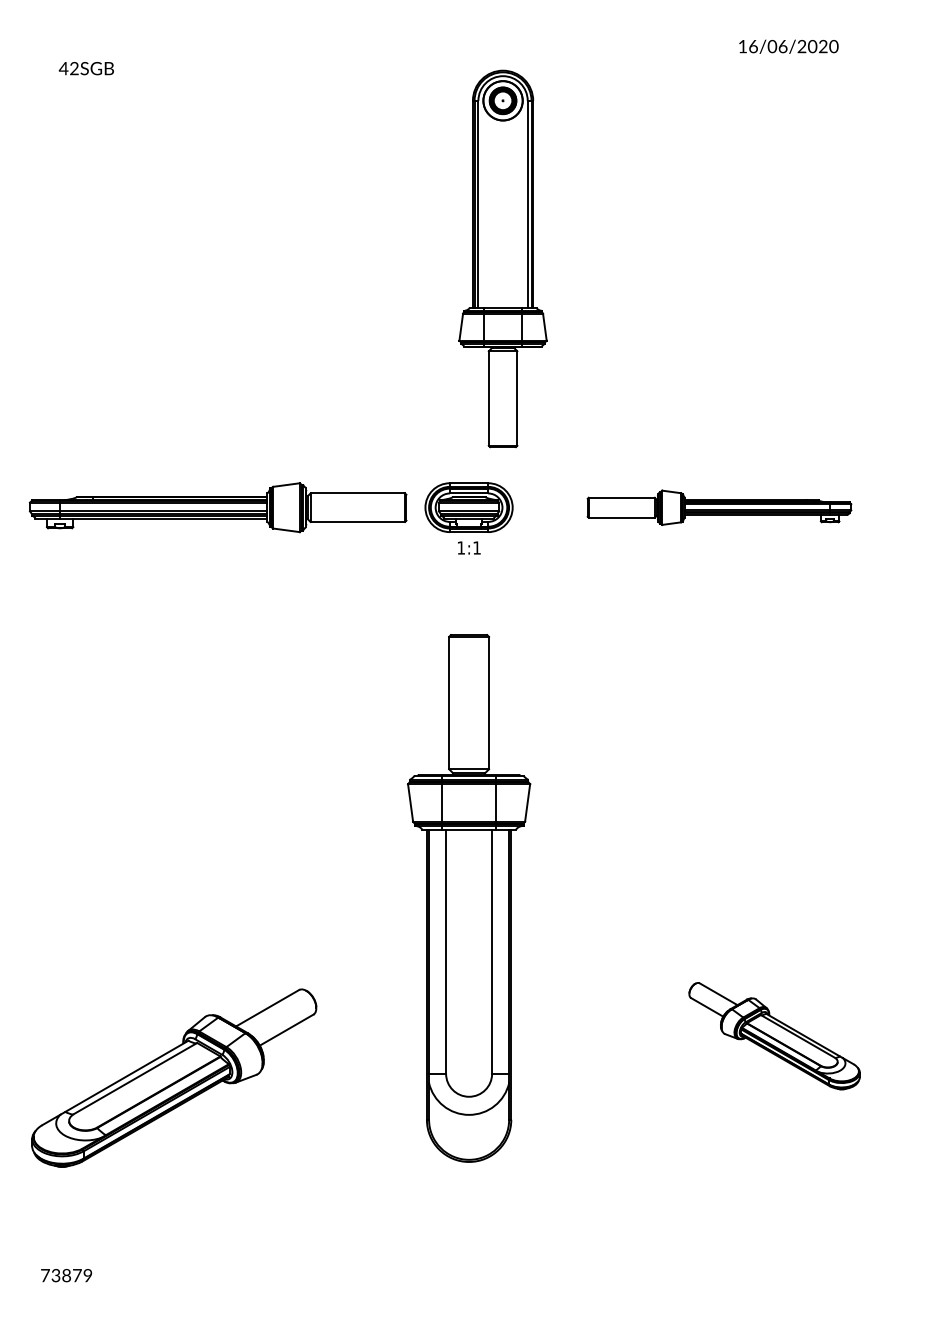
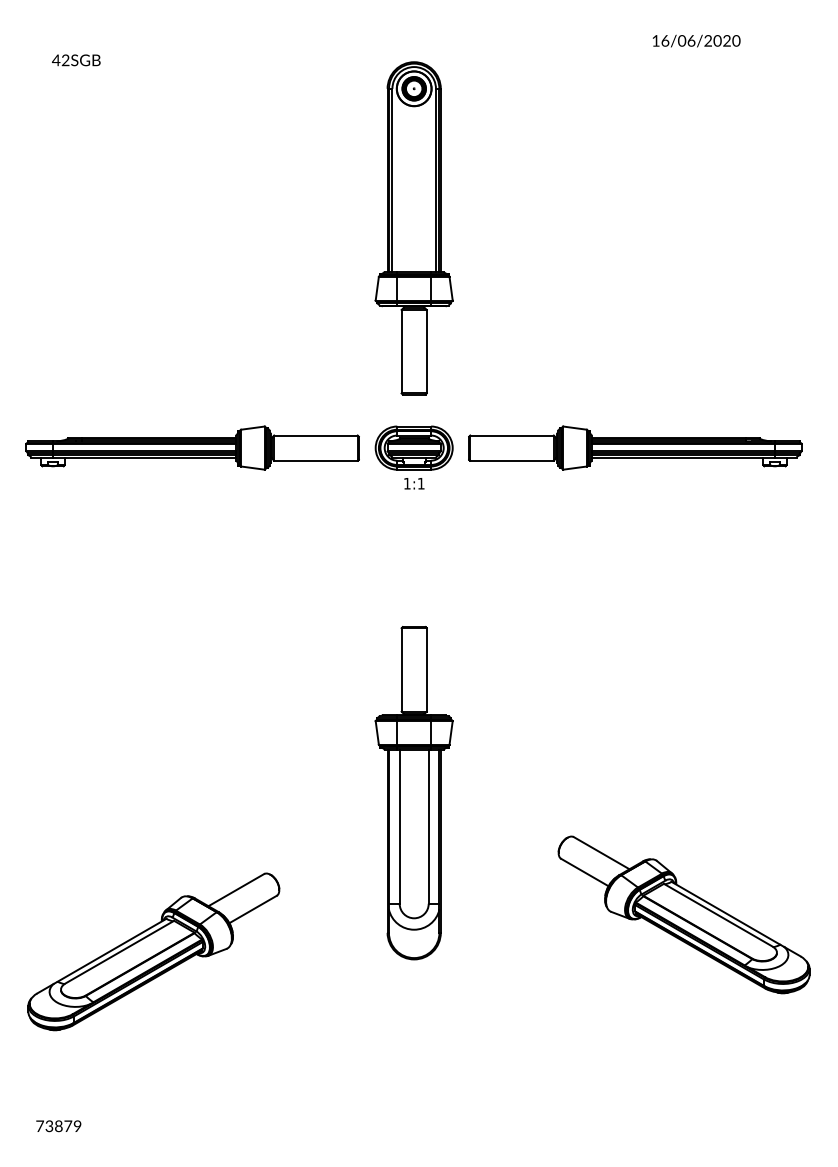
part: (502, 258) -> (413, 228), moved
part: (719, 507) -> (635, 447), size x1.43
part: (468, 898) -> (413, 793), size x0.71
part: (774, 1035) -> (683, 914), size x1.67

